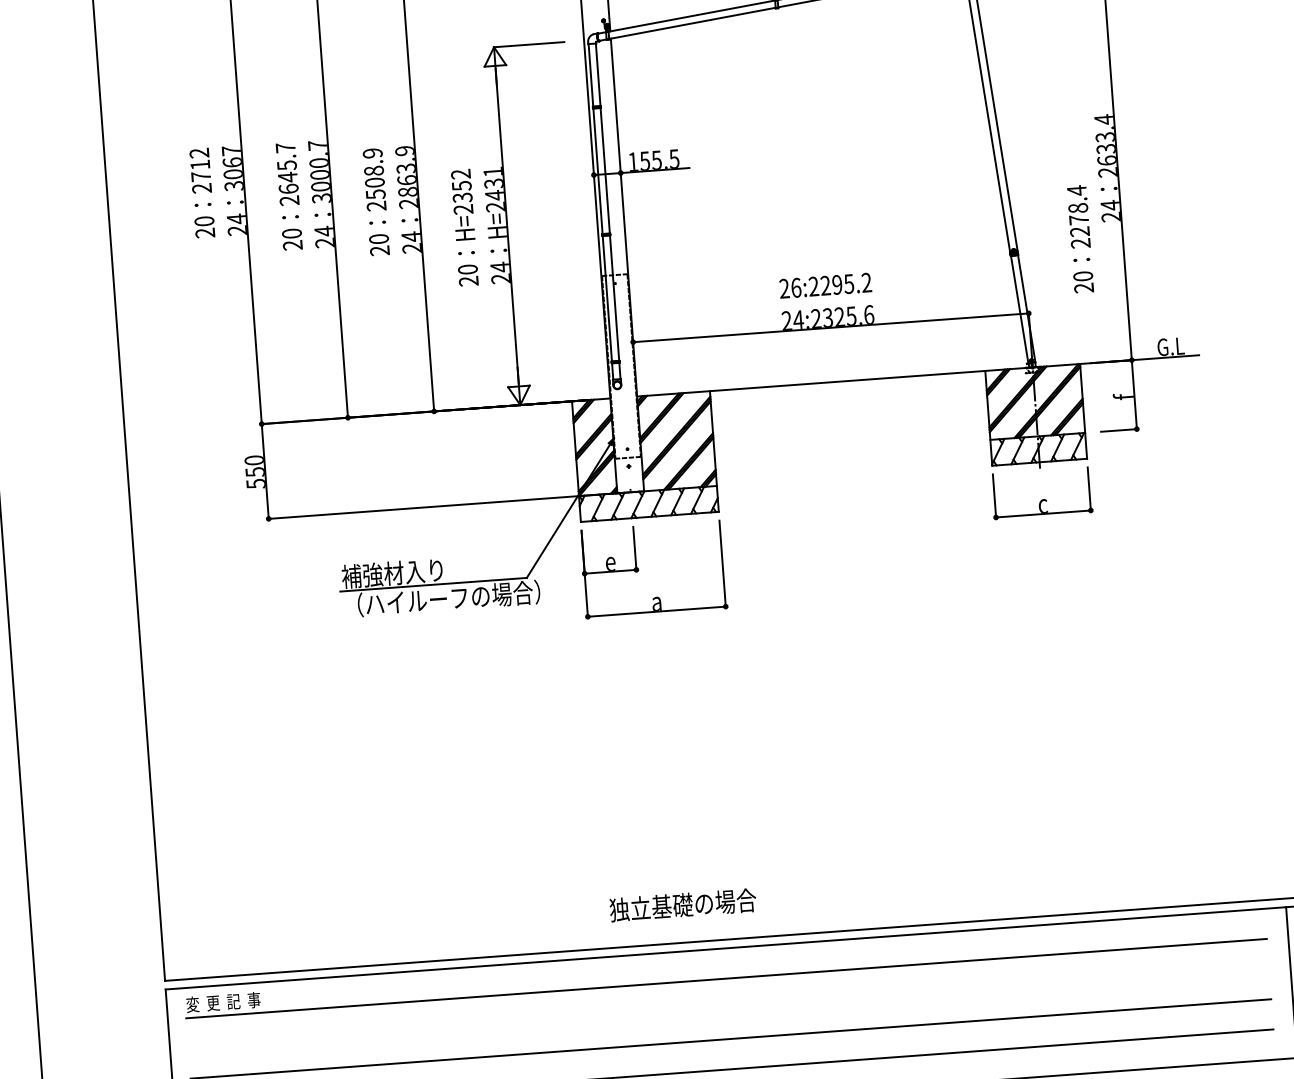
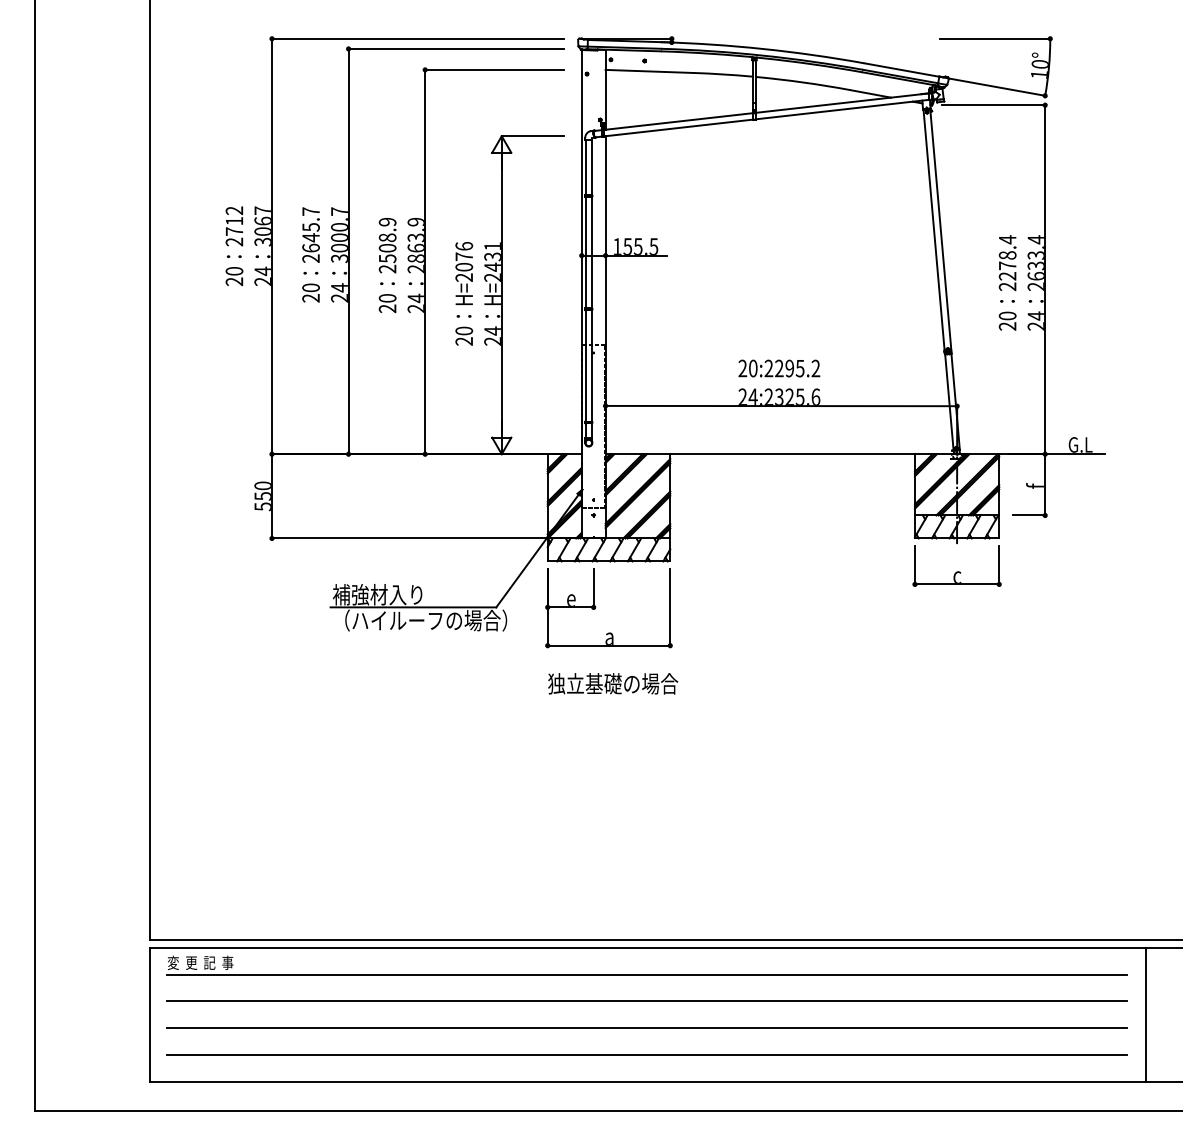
text: (462, 185) -> (464, 256), H=2352 -> H=2076
text: (1080, 238) -> (1007, 282), moved
text: (796, 287) -> (753, 368), 26:2295.2 -> 20:2295.2
text: (683, 904) -> (613, 683), moved
line: (728, 1008) -> (646, 1001), added

